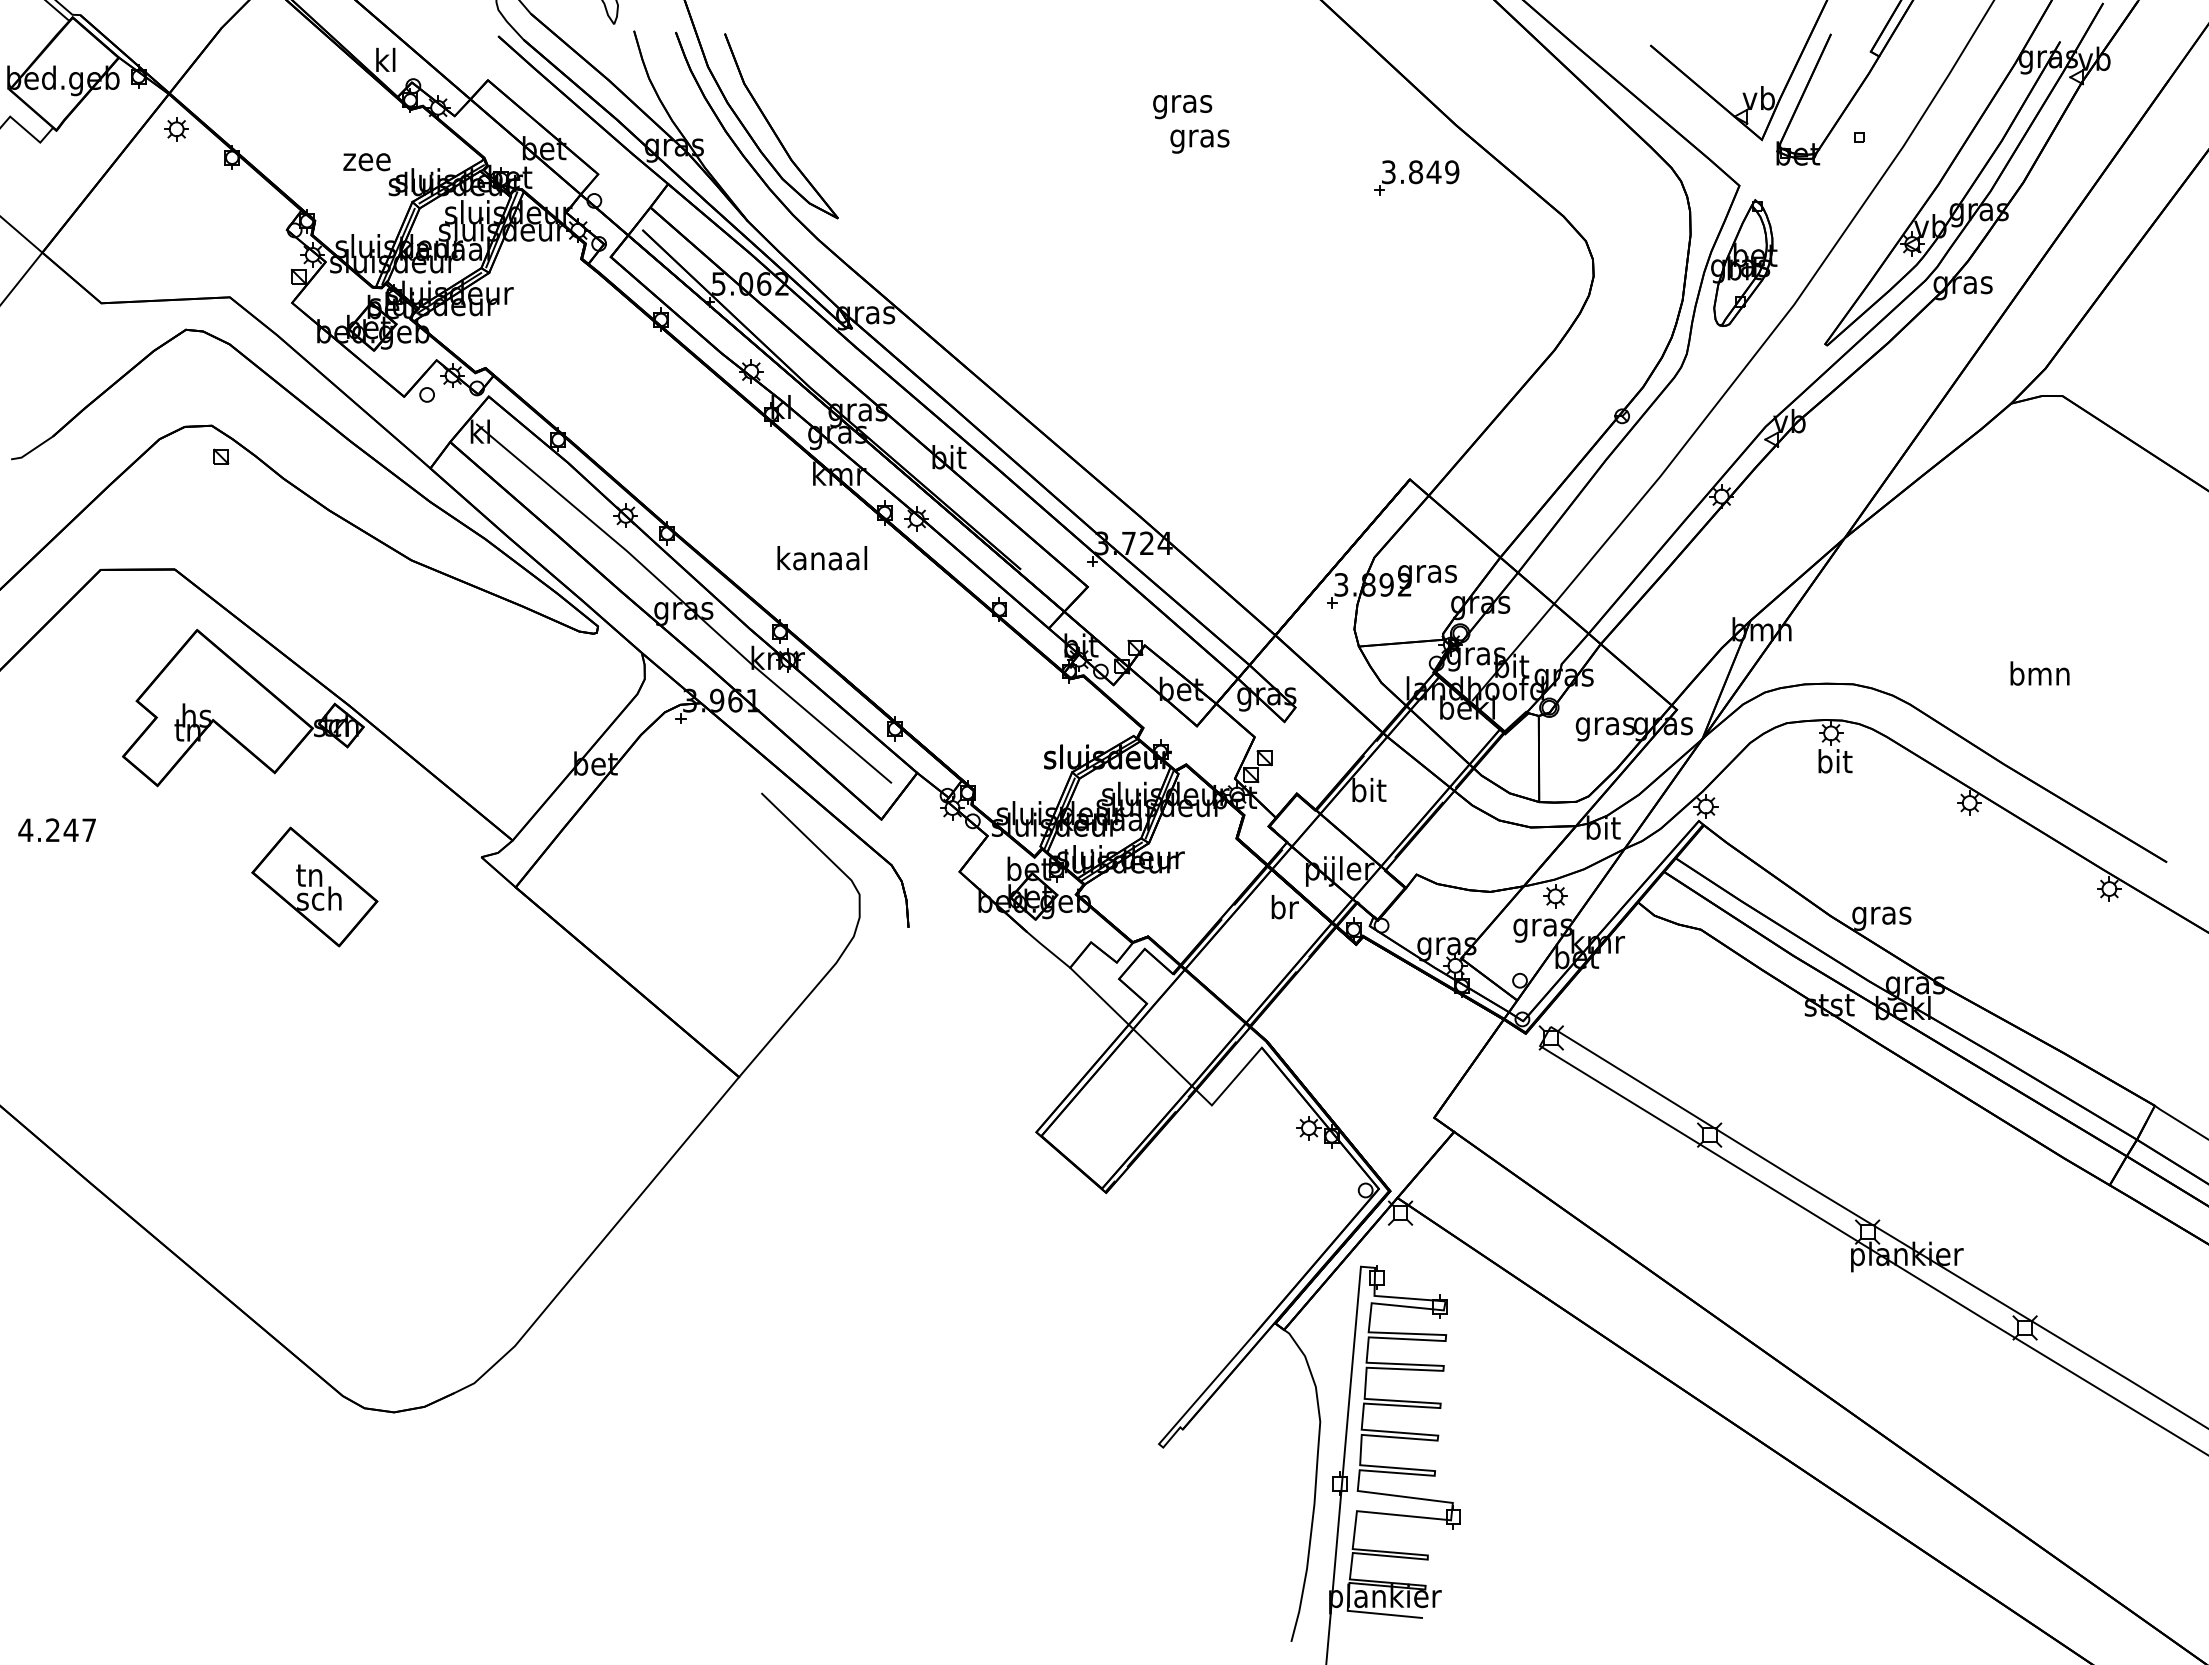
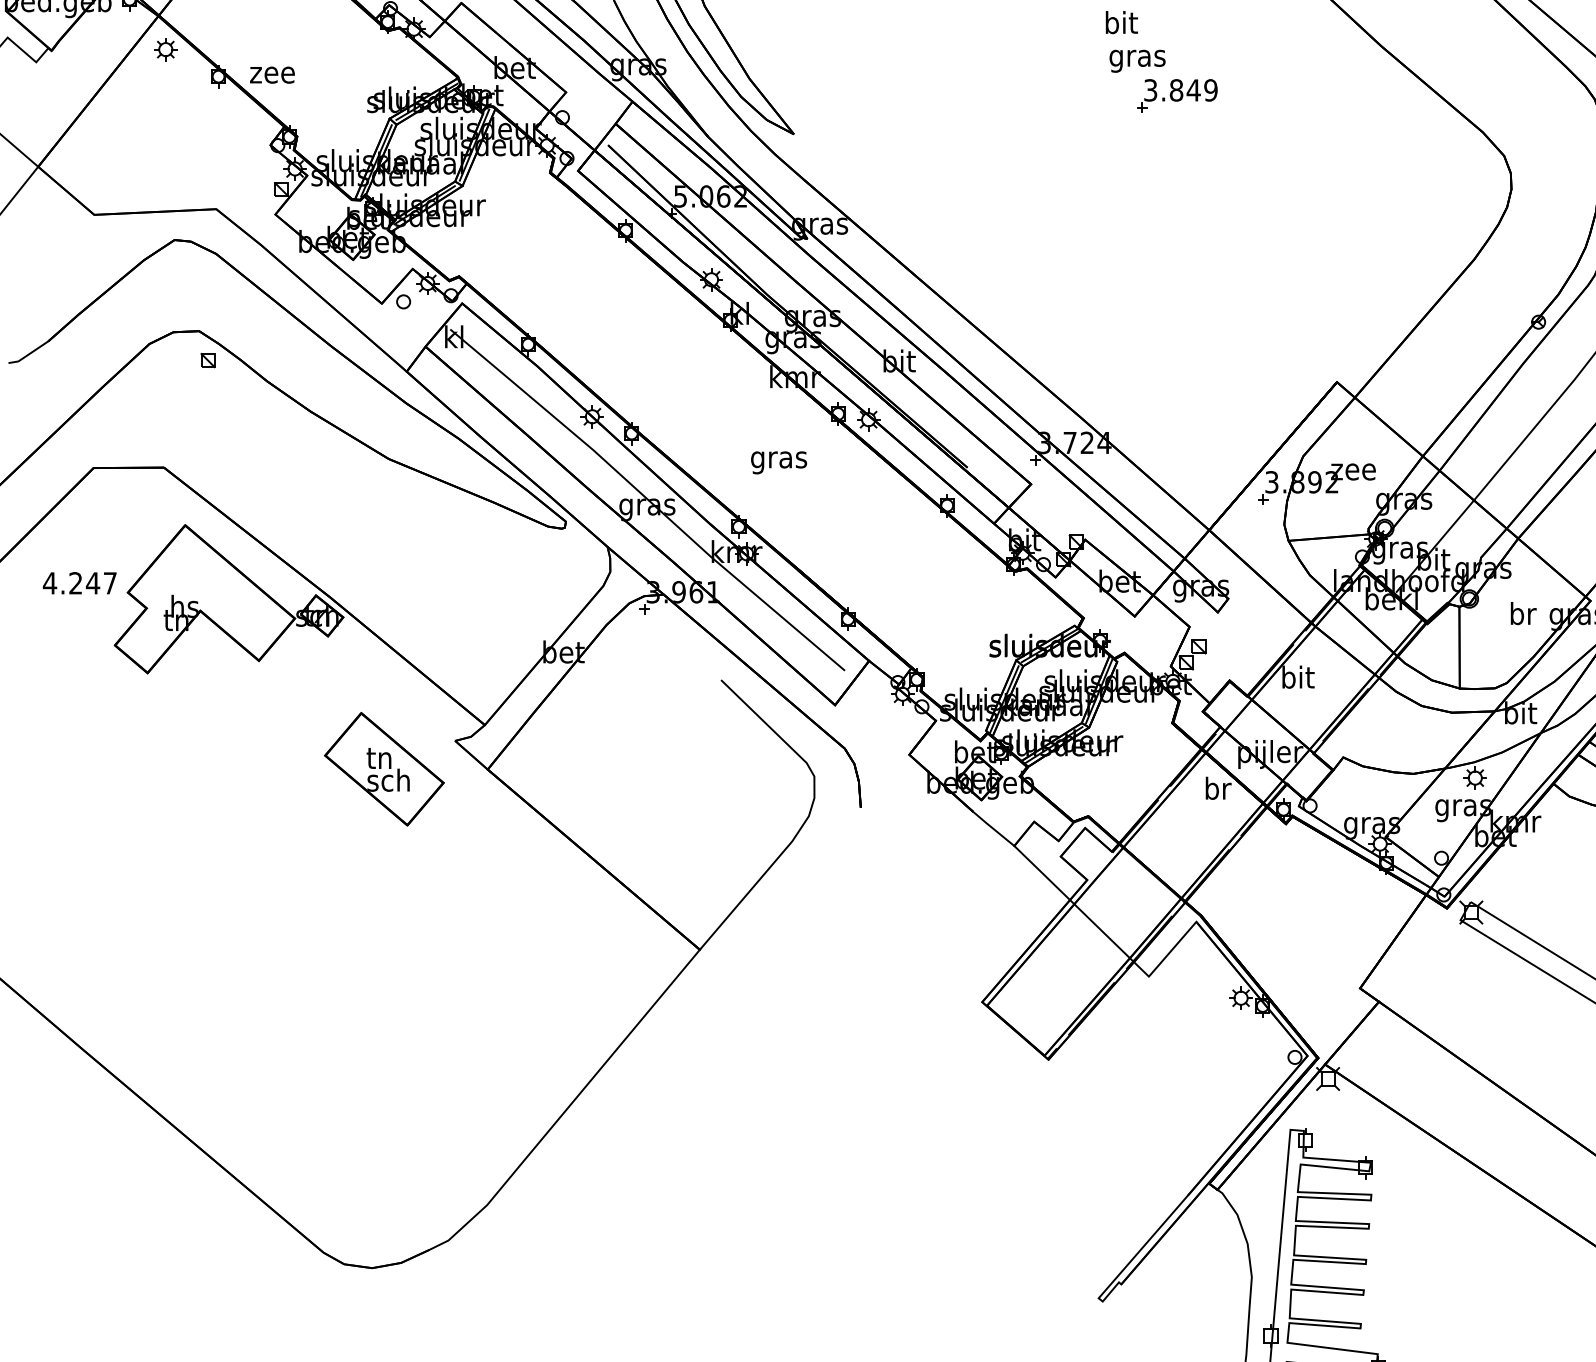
text: (1182, 103) -> (1121, 25), gras -> bit
text: (366, 162) -> (271, 75), moved
part: (1416, 177) -> (1177, 95), moved
text: (822, 561) -> (779, 460), kanaal -> gras
text: (1427, 577) -> (1353, 475), gras -> zee
text: (1604, 725) -> (1521, 615), gras -> br
text: (56, 829) -> (79, 582), moved
part: (314, 886) -> (384, 768), moved

